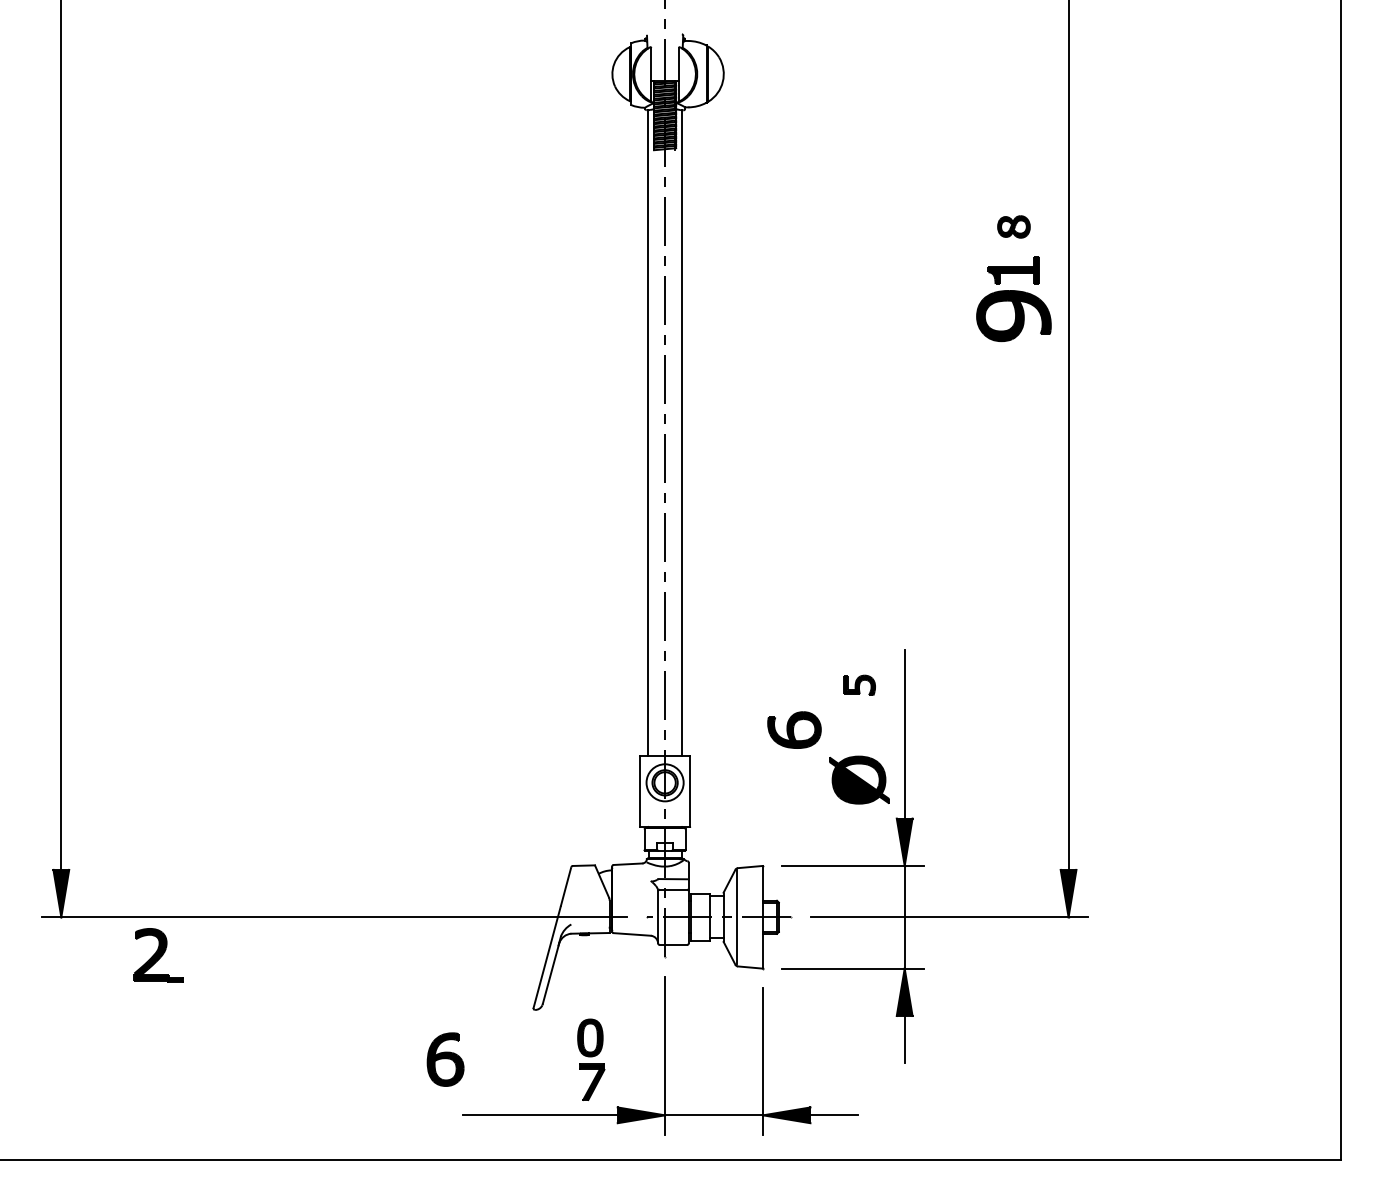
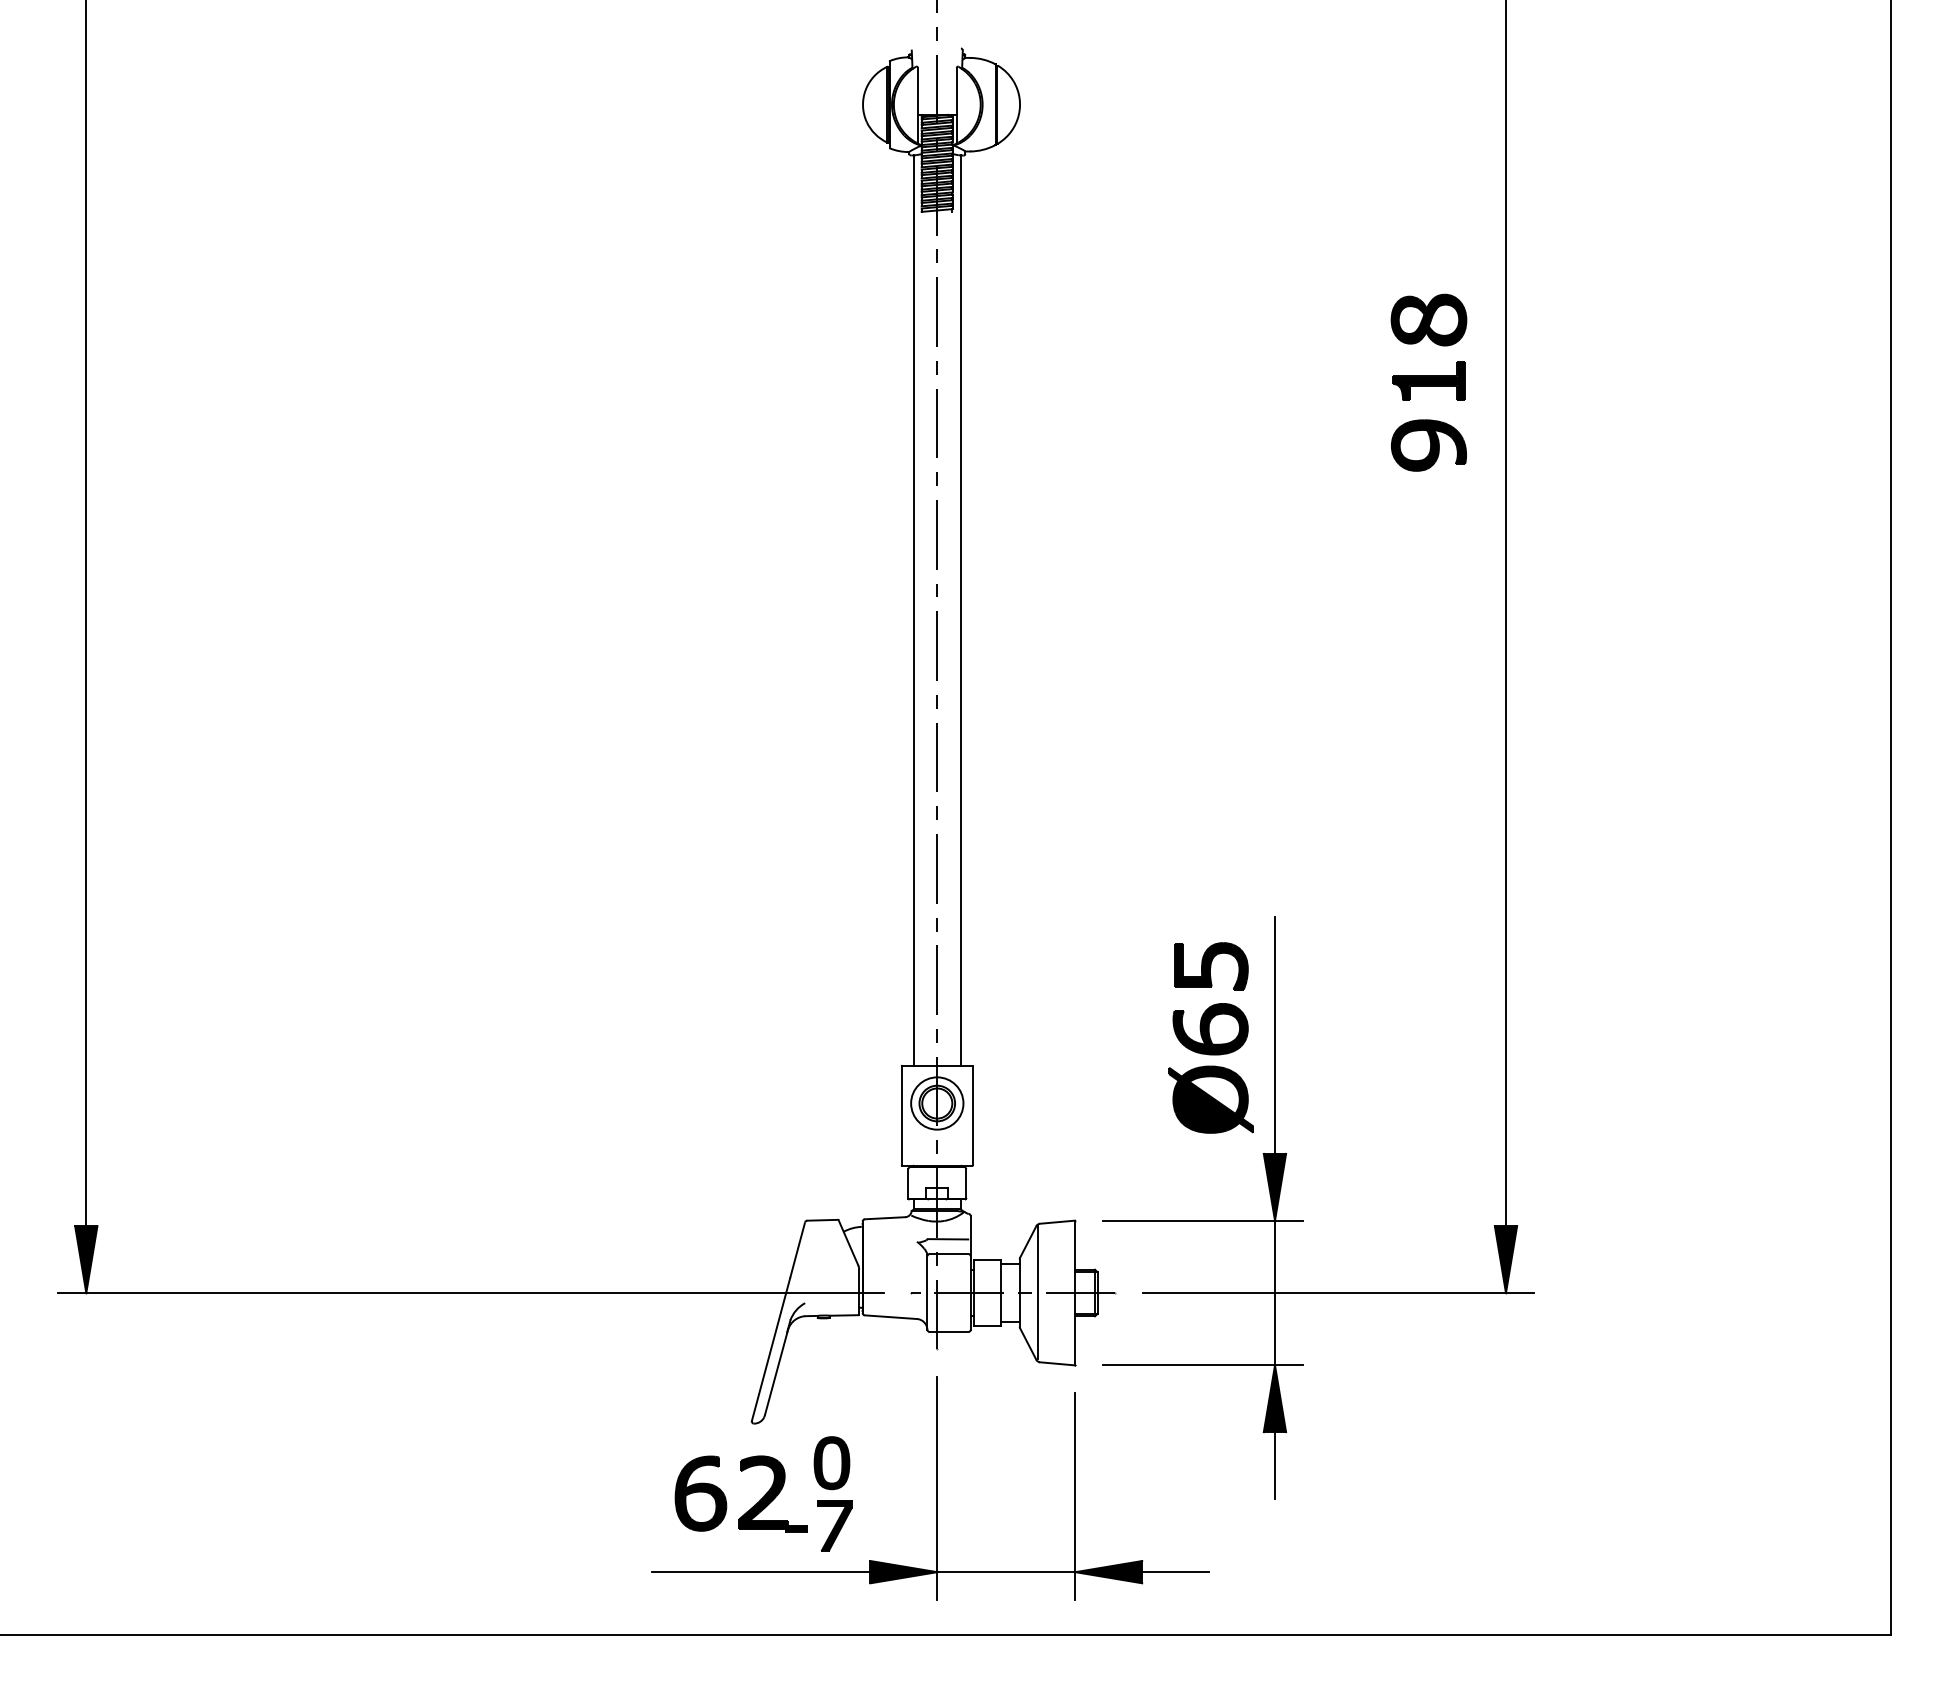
part: (1013, 226) -> (1428, 319), size x1.67
part: (1013, 315) -> (1428, 445), size x0.71
part: (859, 685) -> (1211, 966), size x1.67
part: (794, 730) -> (1210, 1029), moved
part: (157, 955) -> (772, 1493), moved
part: (445, 1059) -> (700, 1493), moved

